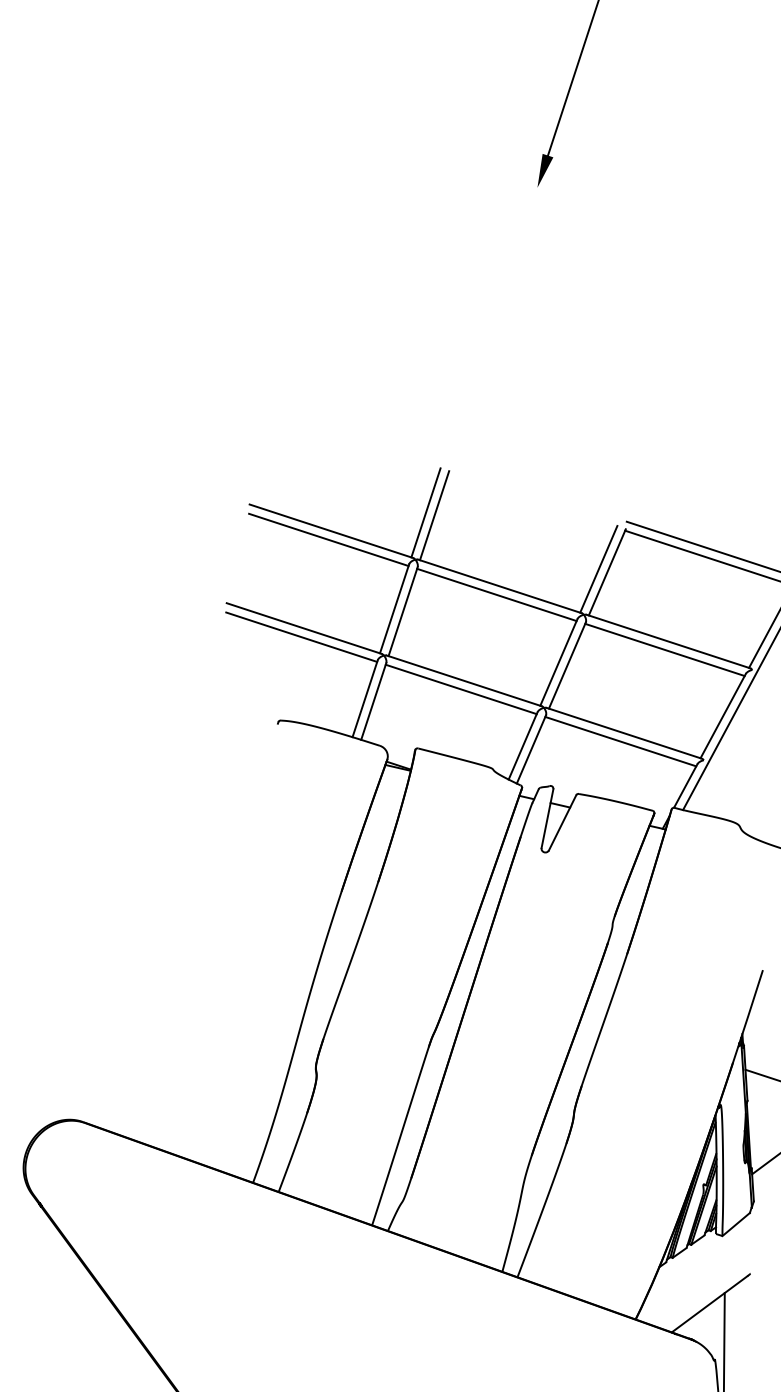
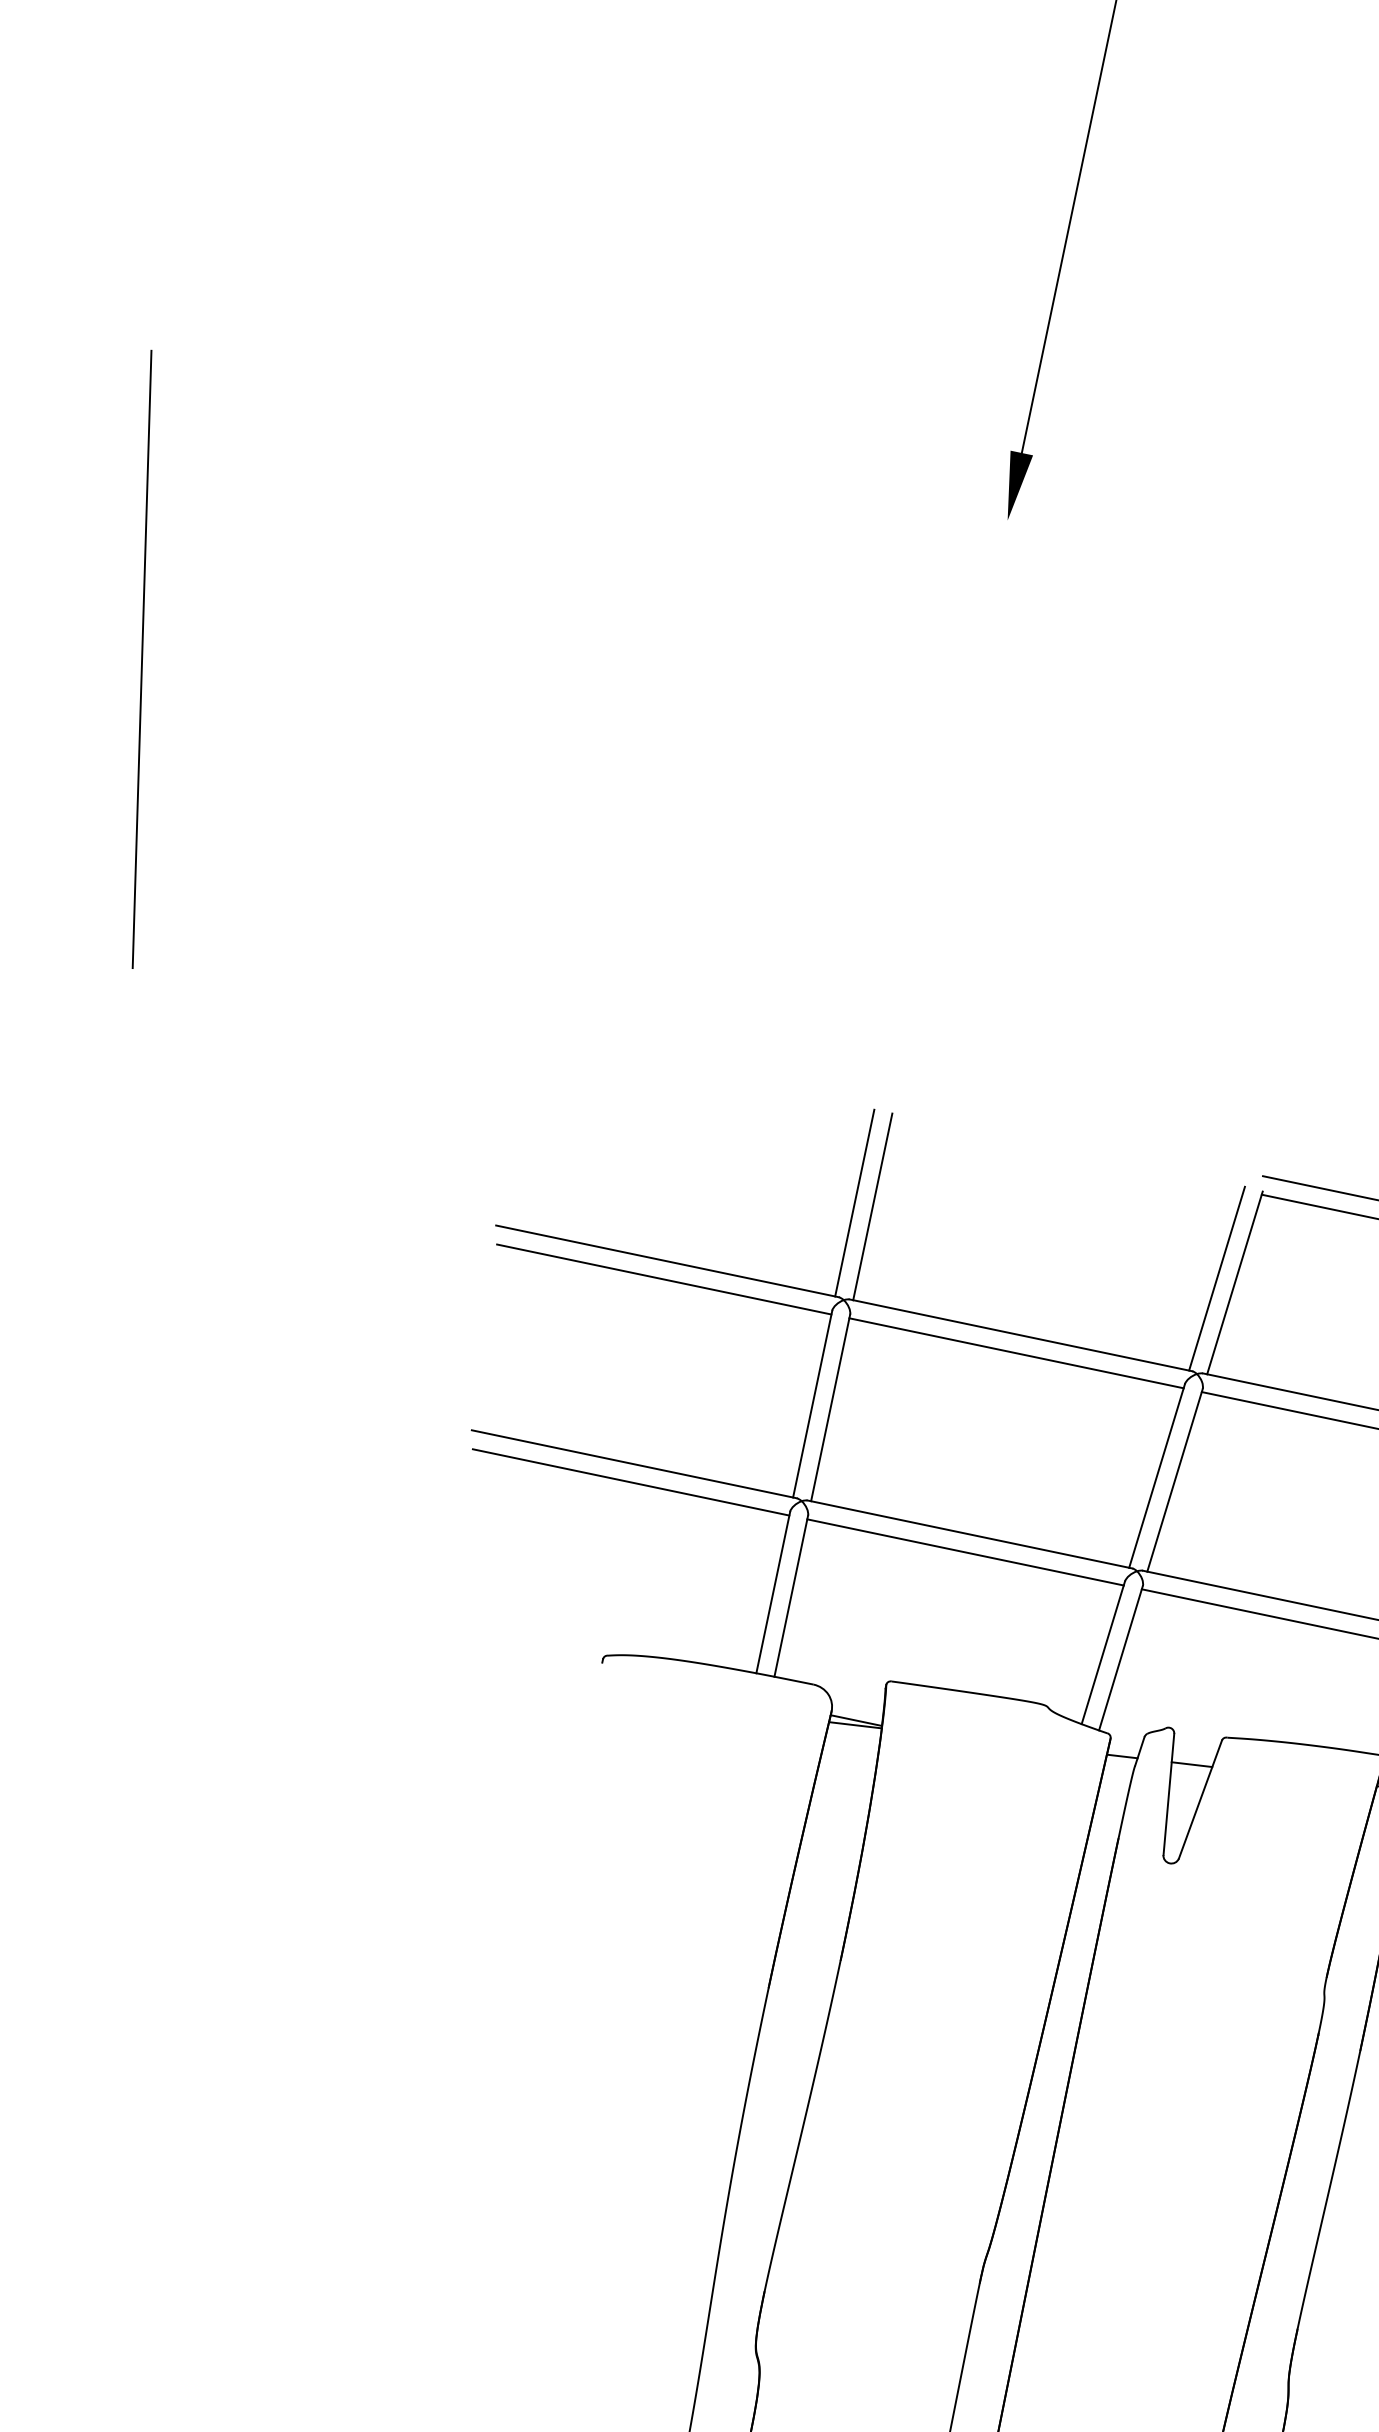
line: (107, 208) -> (142, 658), added

